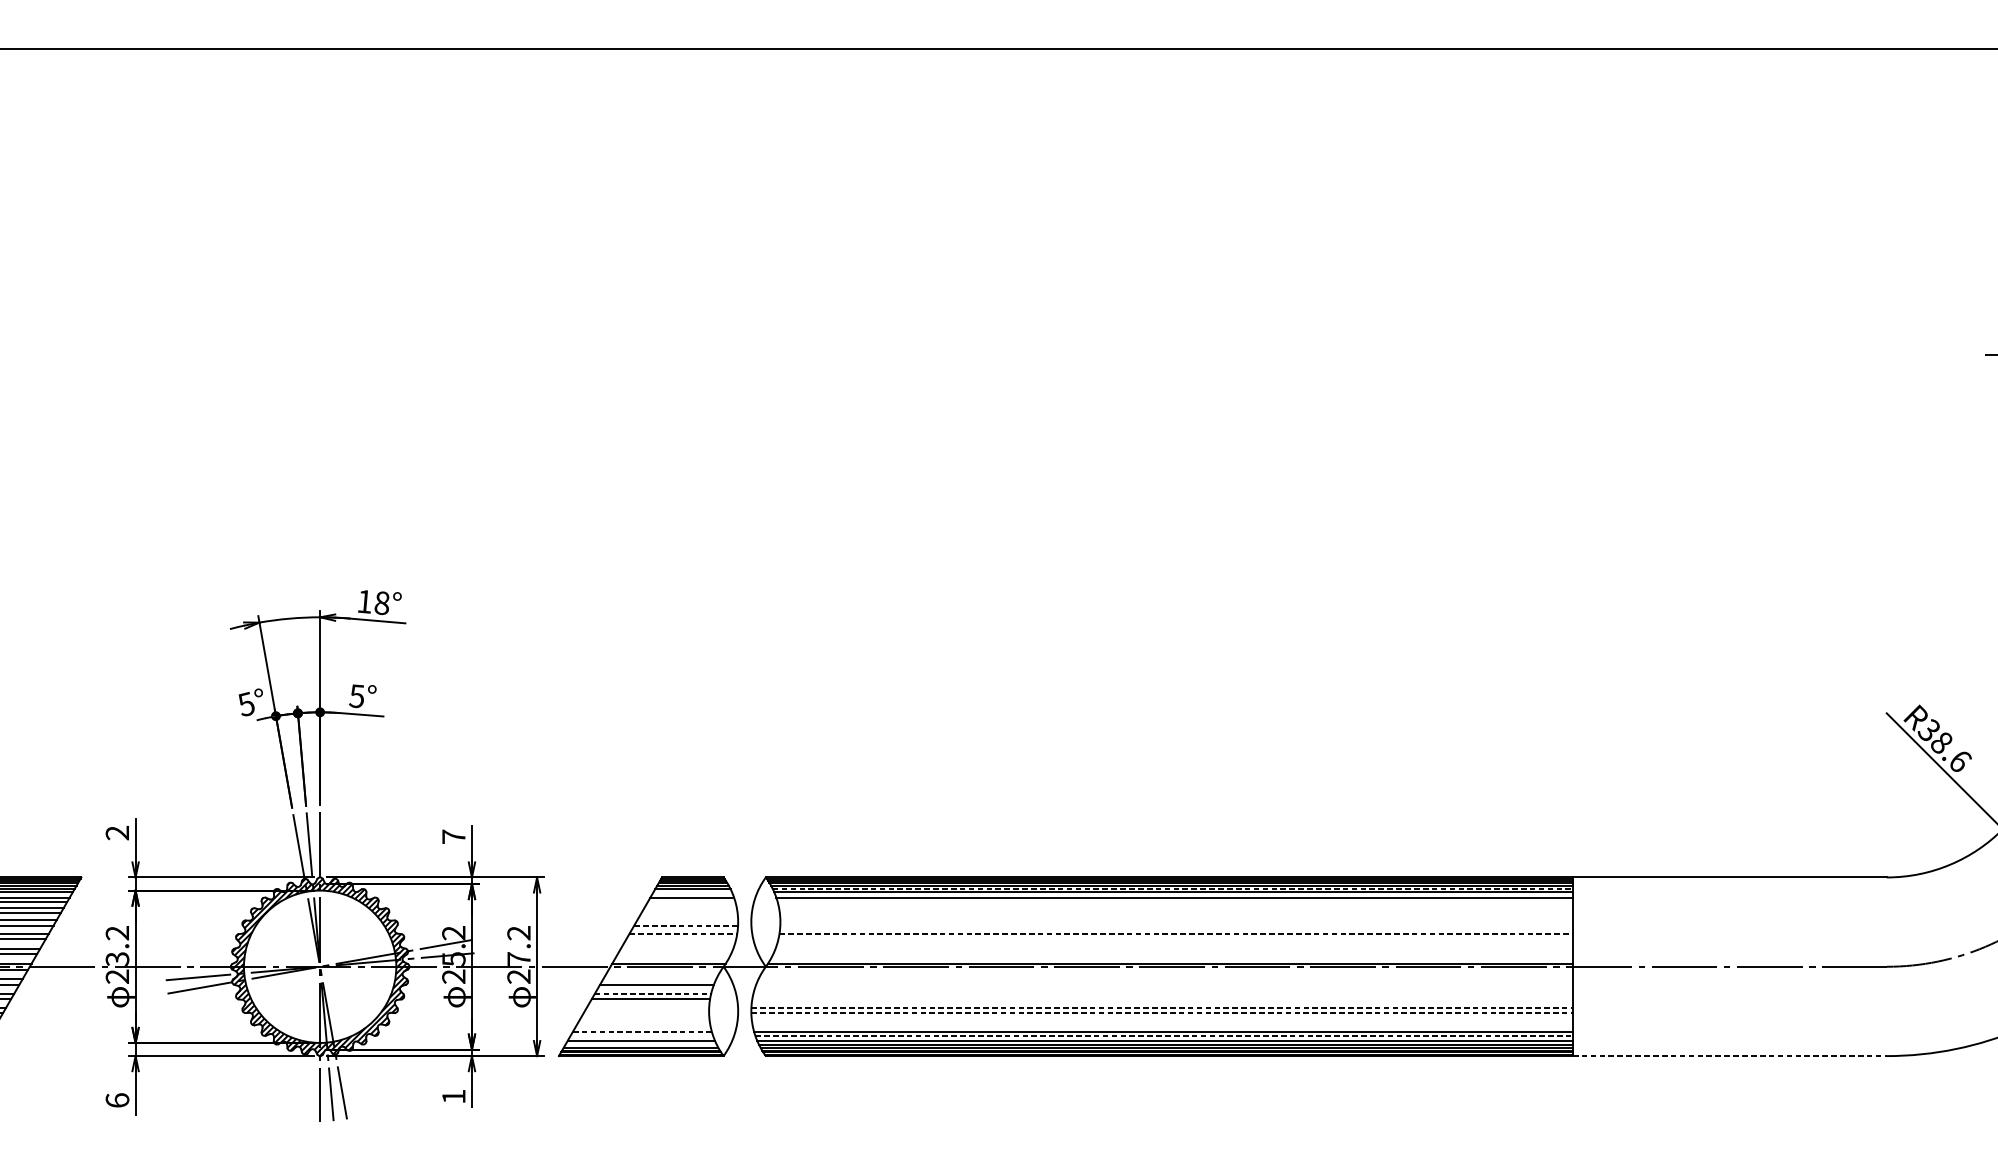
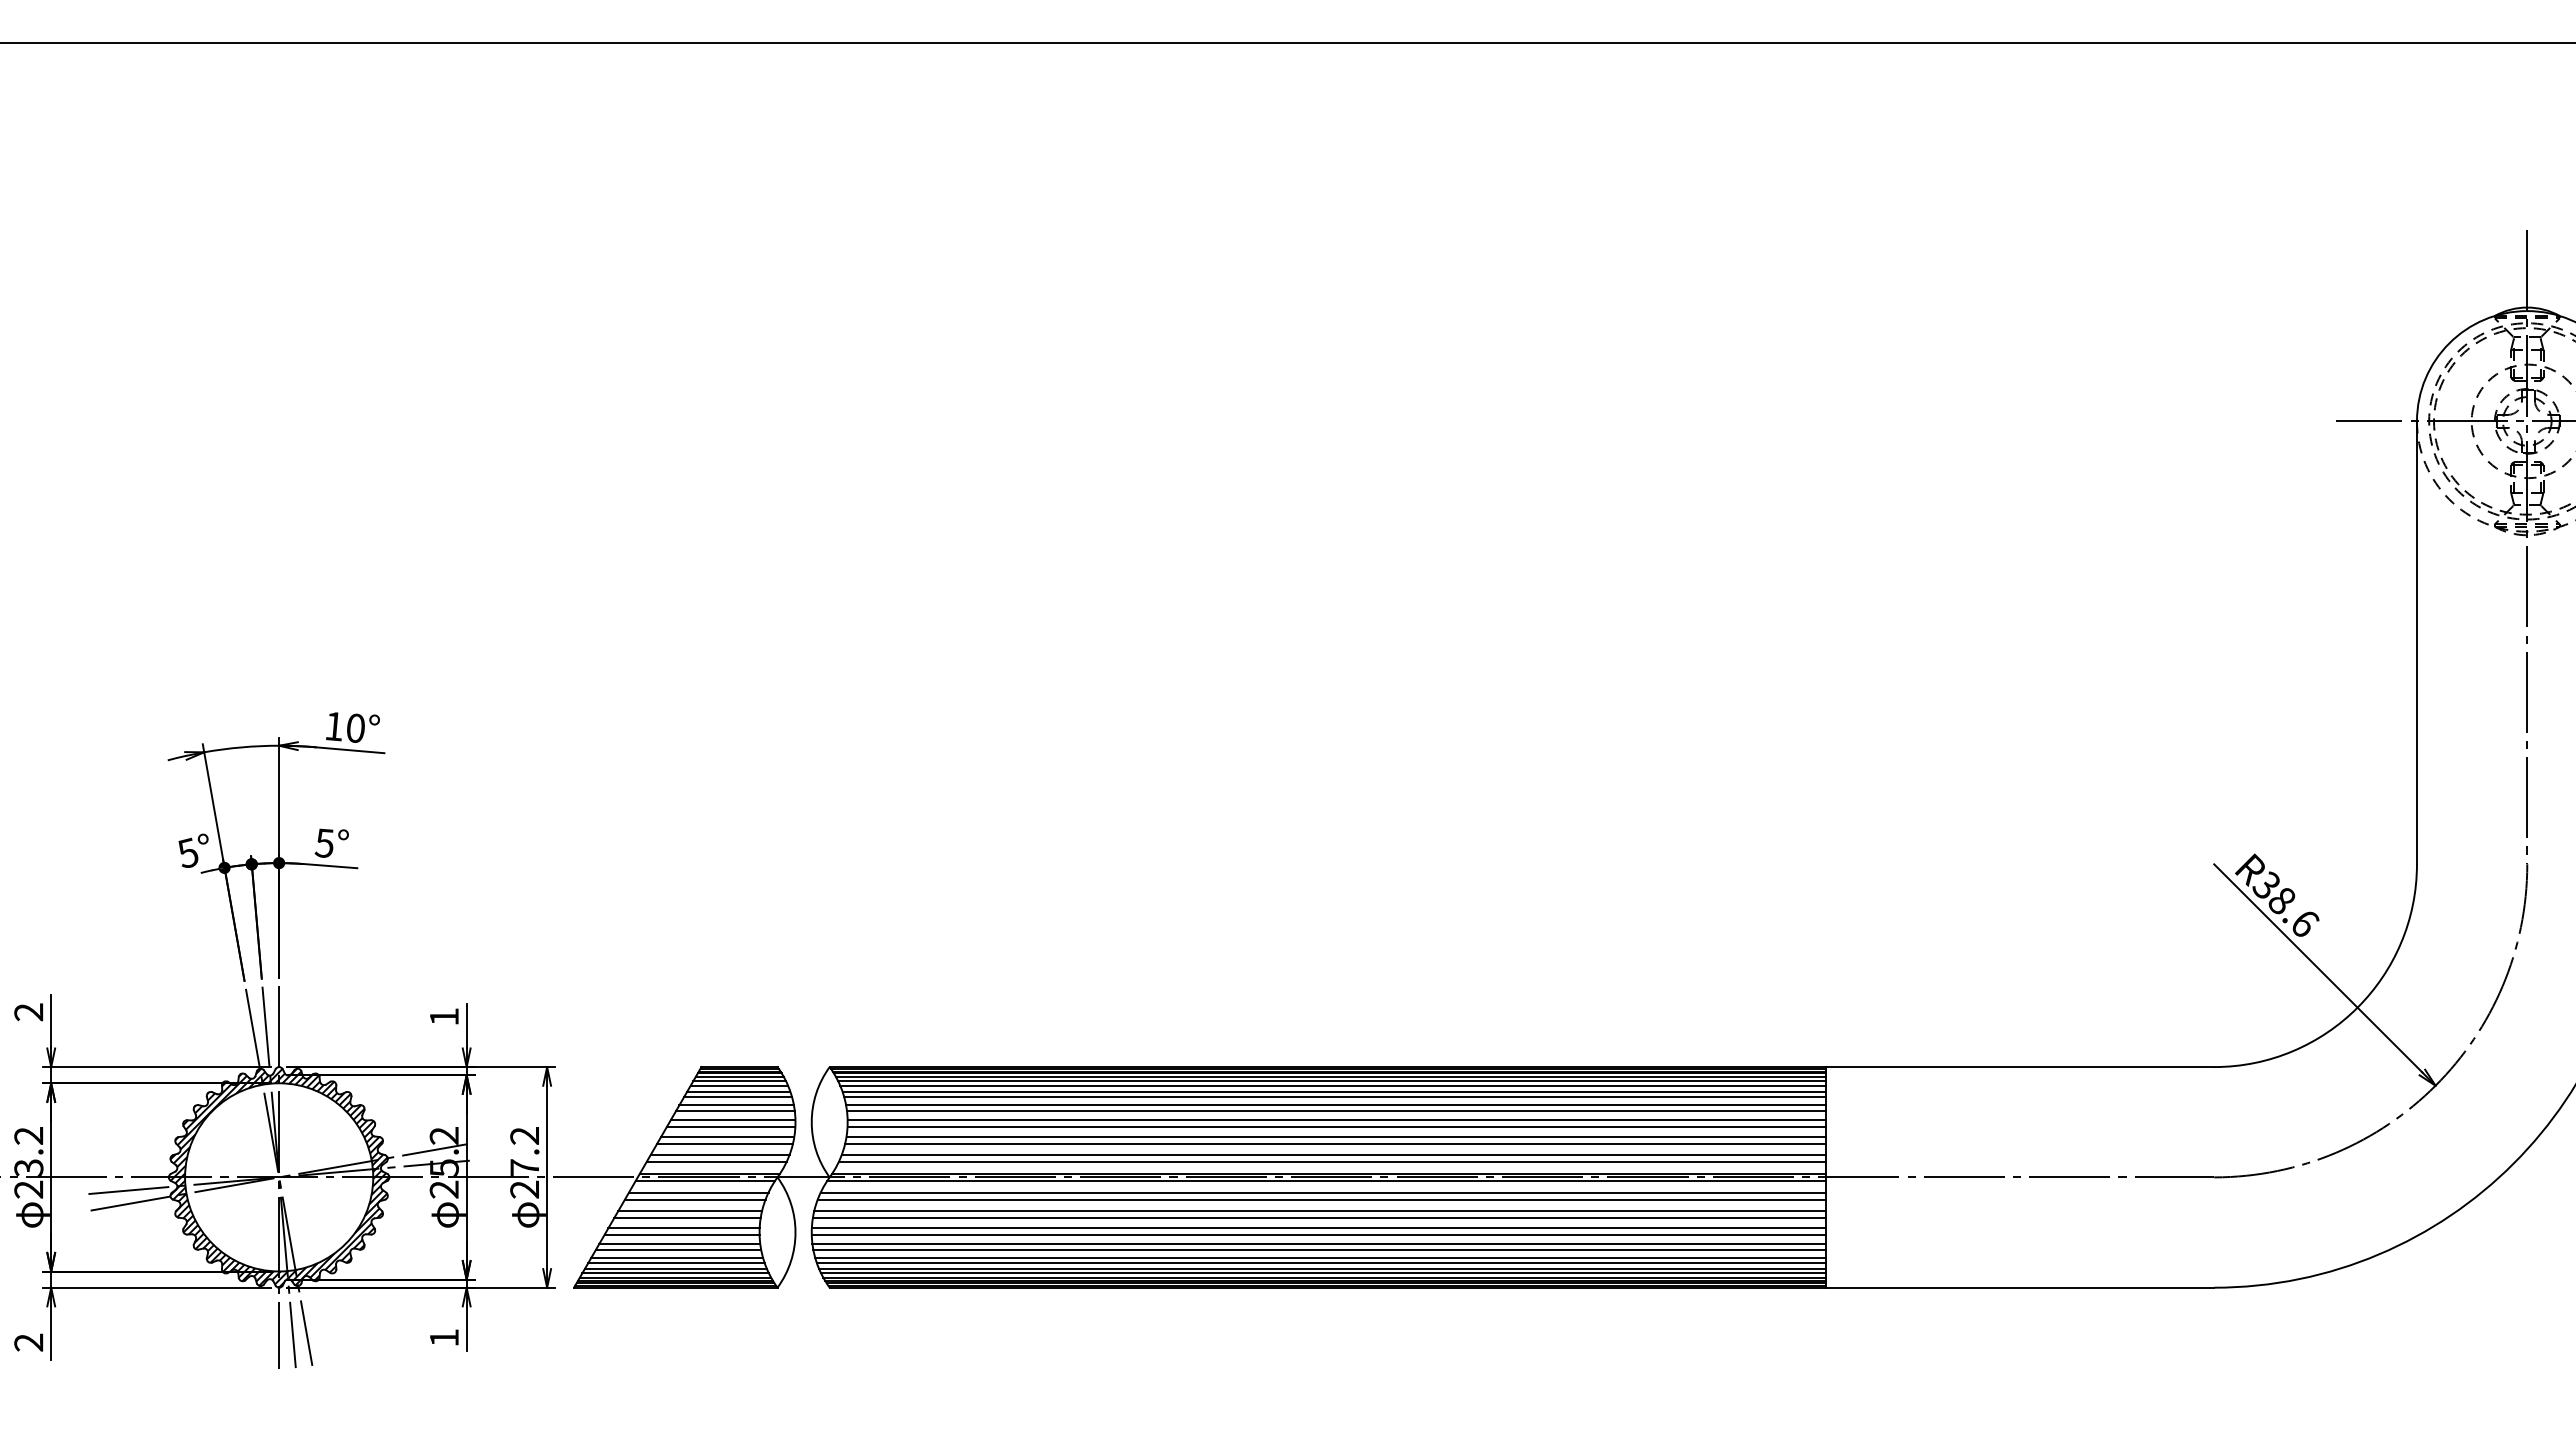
text: (381, 603) -> (355, 728), 18° -> 10°
text: (454, 836) -> (444, 1016), 7 -> 1
line: (1172, 889) -> (1332, 1081), dashed -> solid
line: (692, 892) -> (739, 1085), added
line: (692, 901) -> (738, 1096), added
line: (1175, 901) -> (1335, 1096), added
line: (690, 908) -> (736, 1105), added
line: (1176, 908) -> (1336, 1105), added
line: (689, 912) -> (735, 1110), added
line: (1176, 912) -> (1336, 1110), added
line: (687, 920) -> (732, 1120), added
line: (1176, 920) -> (1336, 1120), added
line: (686, 925) -> (731, 1126), dashed -> solid
line: (1176, 925) -> (1336, 1126), added
line: (683, 934) -> (727, 1137), dashed -> solid
line: (1176, 934) -> (1336, 1137), dashed -> solid
line: (681, 939) -> (725, 1143), added
line: (1175, 939) -> (1335, 1143), added
line: (676, 949) -> (719, 1155), added
line: (1173, 949) -> (1333, 1155), added
line: (674, 954) -> (716, 1162), added
line: (1172, 954) -> (1332, 1162), added
line: (665, 970) -> (705, 1181), added
line: (1168, 970) -> (1326, 1181), added
line: (659, 979) -> (698, 1192), added
line: (1165, 979) -> (1323, 1192), added
line: (1164, 984) -> (1321, 1199), added
line: (653, 994) -> (690, 1211), dashed -> solid
line: (1163, 994) -> (1320, 1211), added
line: (1162, 999) -> (1319, 1217), added
line: (647, 1008) -> (683, 1228), added
line: (1162, 1008) -> (1319, 1228), dashed -> solid
line: (645, 1013) -> (681, 1234), added
line: (1162, 1013) -> (1319, 1234), dashed -> solid
line: (644, 1021) -> (679, 1244), added
line: (1162, 1021) -> (1319, 1244), added
line: (643, 1025) -> (678, 1249), added
line: (1162, 1025) -> (1319, 1249), added
line: (642, 1031) -> (677, 1257), dashed -> solid
line: (641, 1035) -> (676, 1262), added
line: (1164, 1035) -> (1321, 1262), dashed -> solid
line: (641, 1044) -> (675, 1273), added
line: (1729, 1055) -> (2020, 1287), dashed -> solid
text: (117, 1100) -> (28, 1342), 6 -> 2

